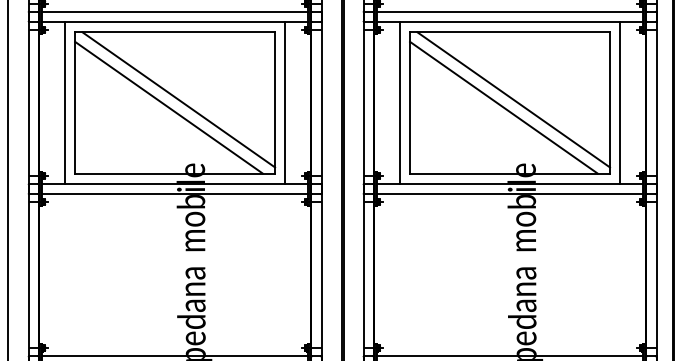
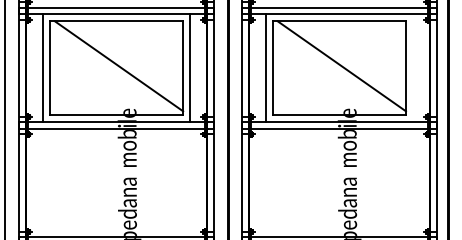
line: (619, 103) -> (412, 68), removed
line: (168, 107) -> (112, 71), removed
line: (502, 107) -> (334, 71), removed

